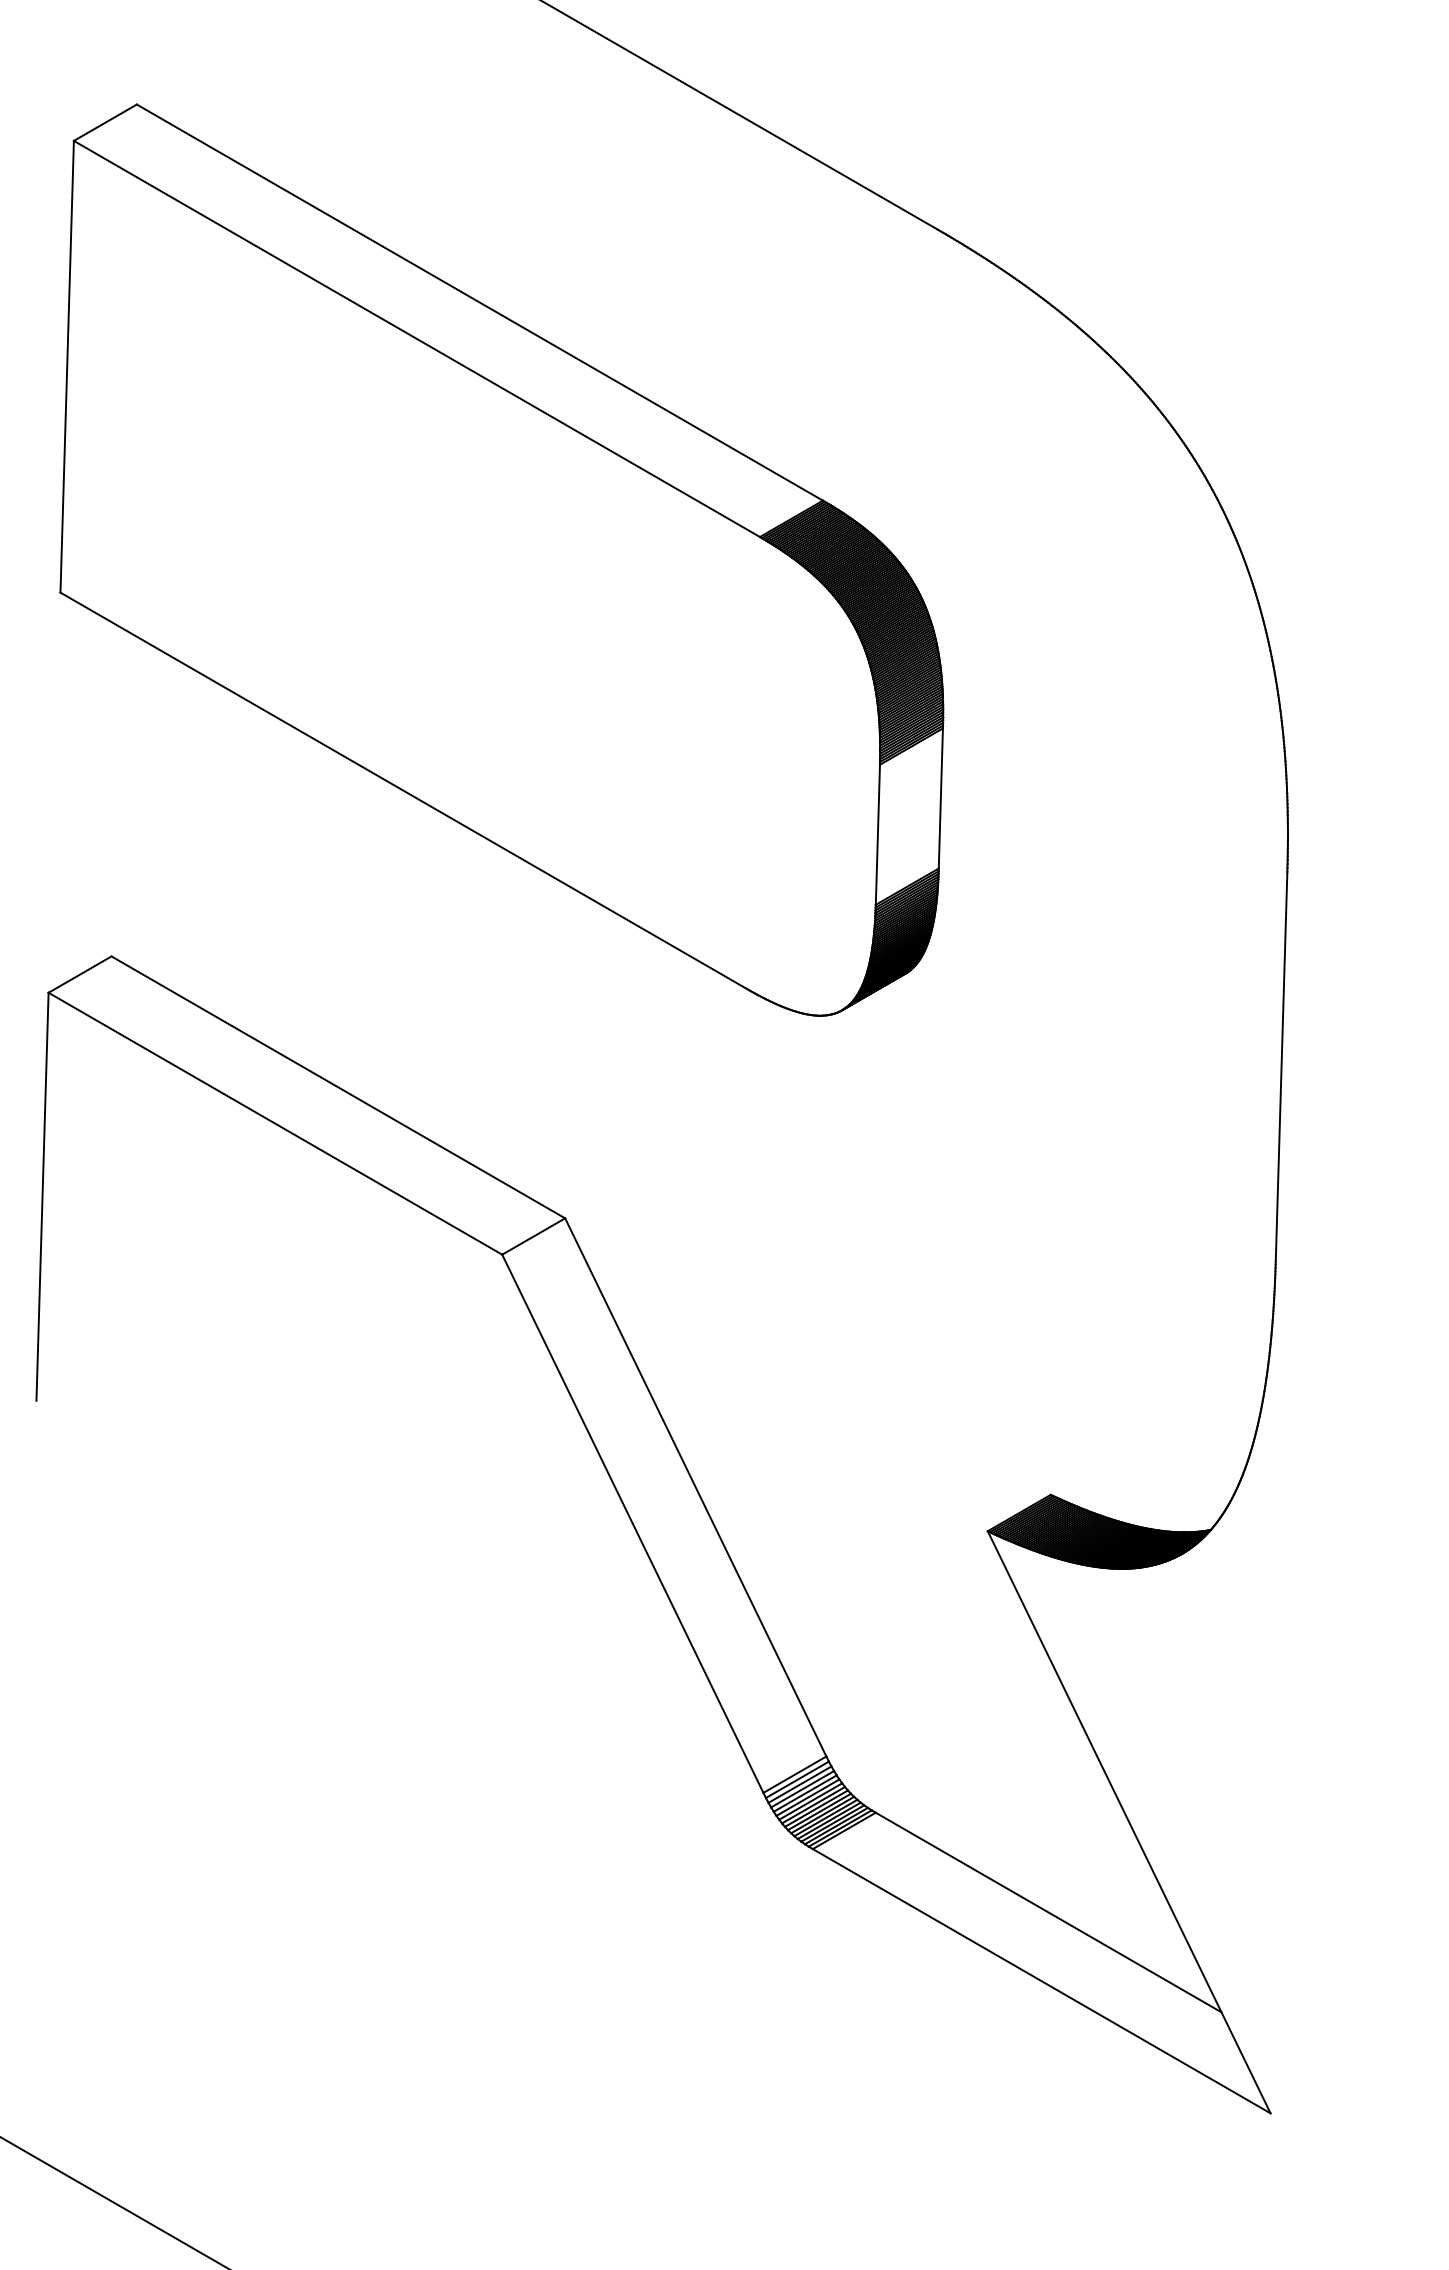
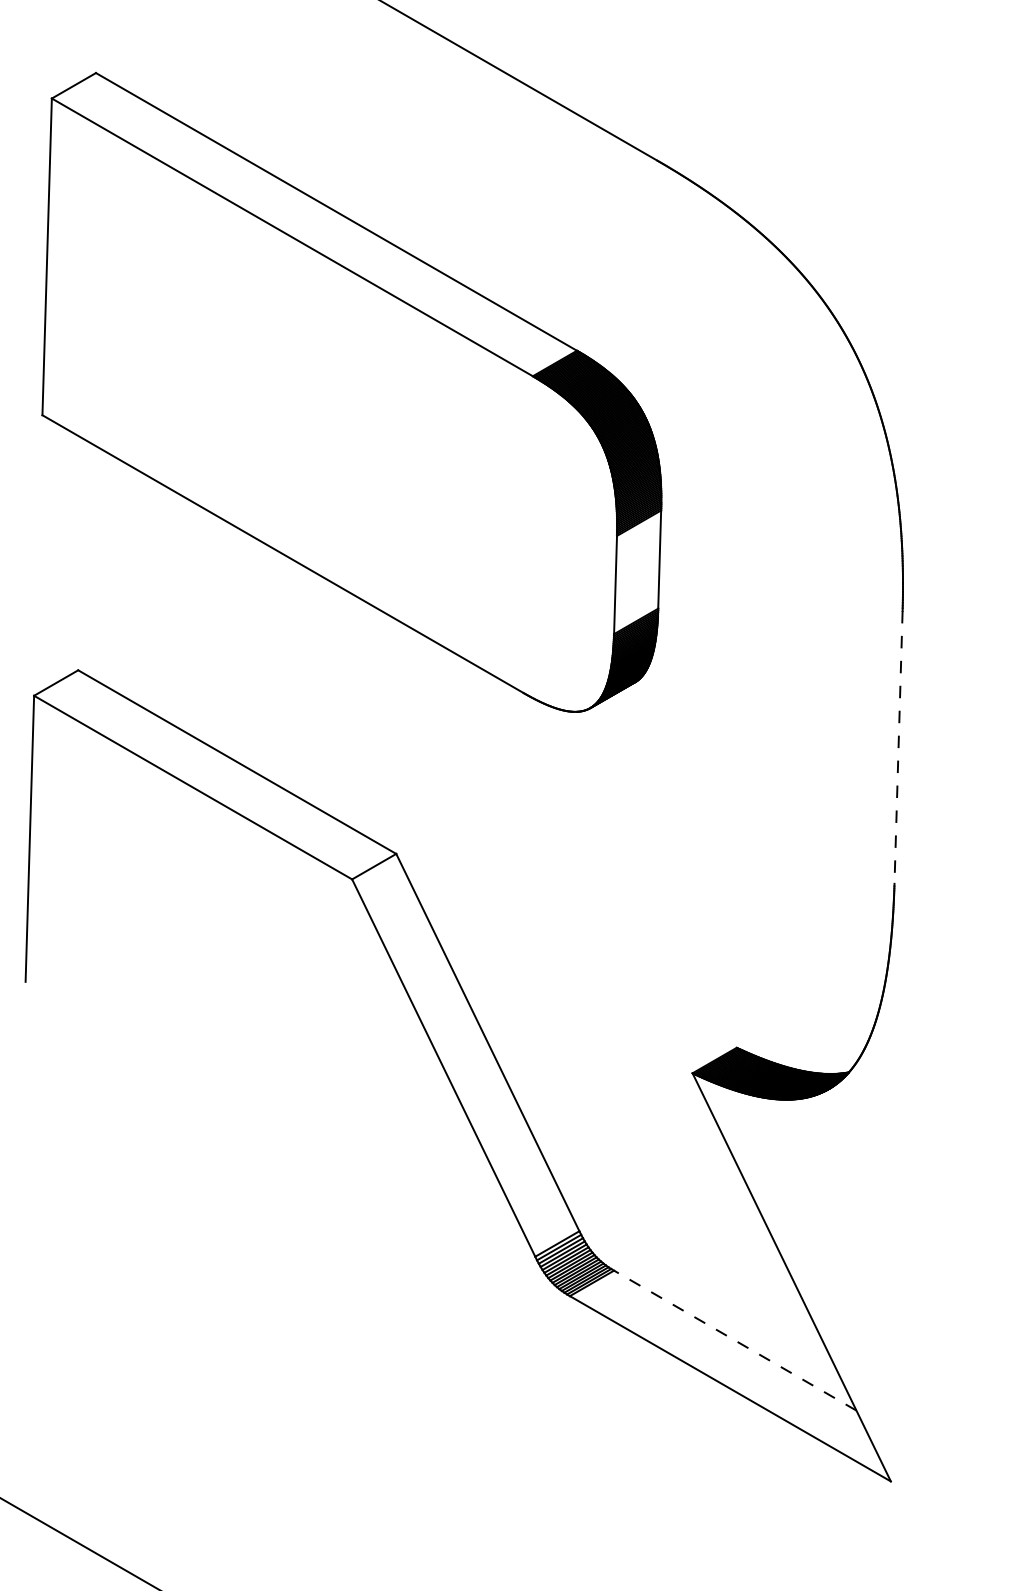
line: (1281, 1066) -> (898, 747), solid -> dashed
line: (1048, 1912) -> (735, 1340), solid -> dashed

